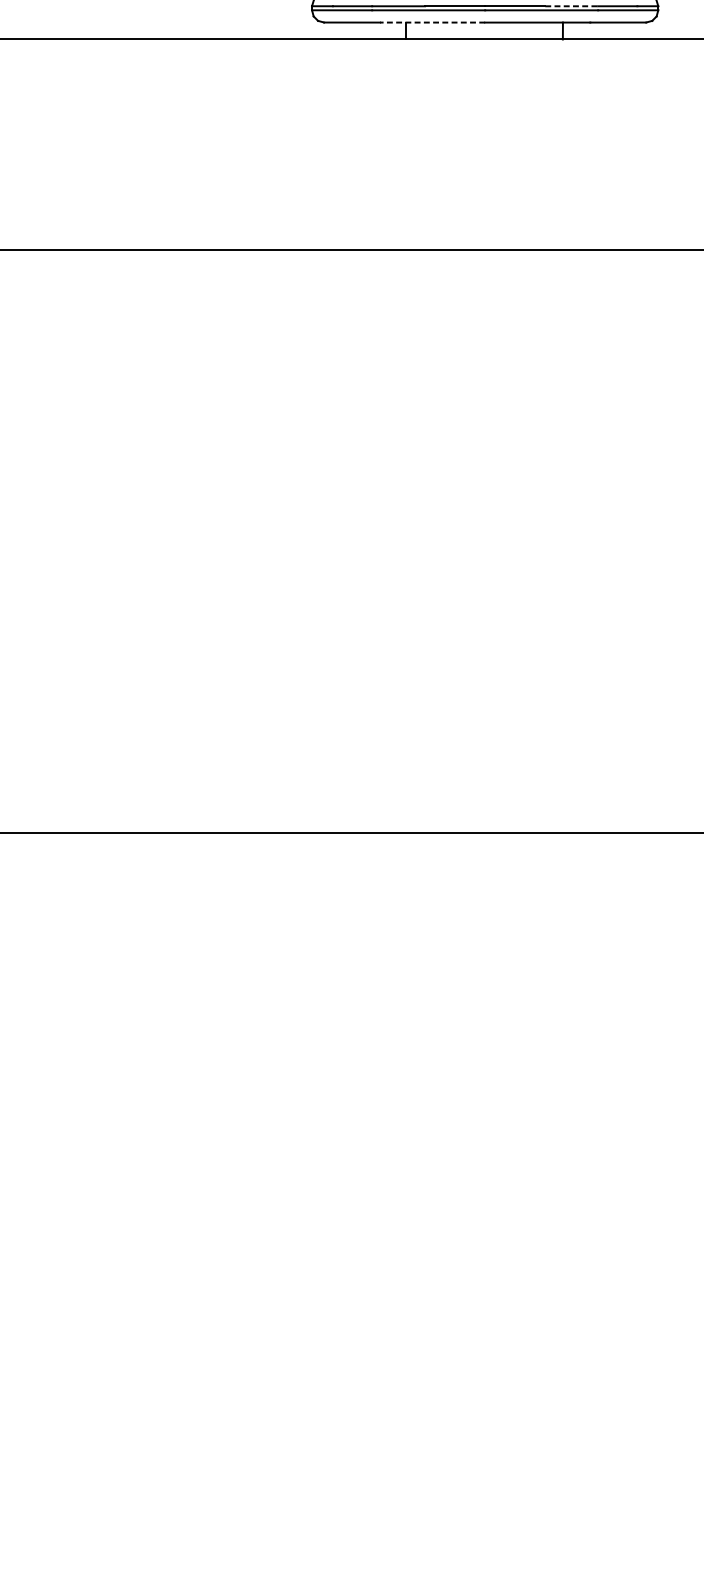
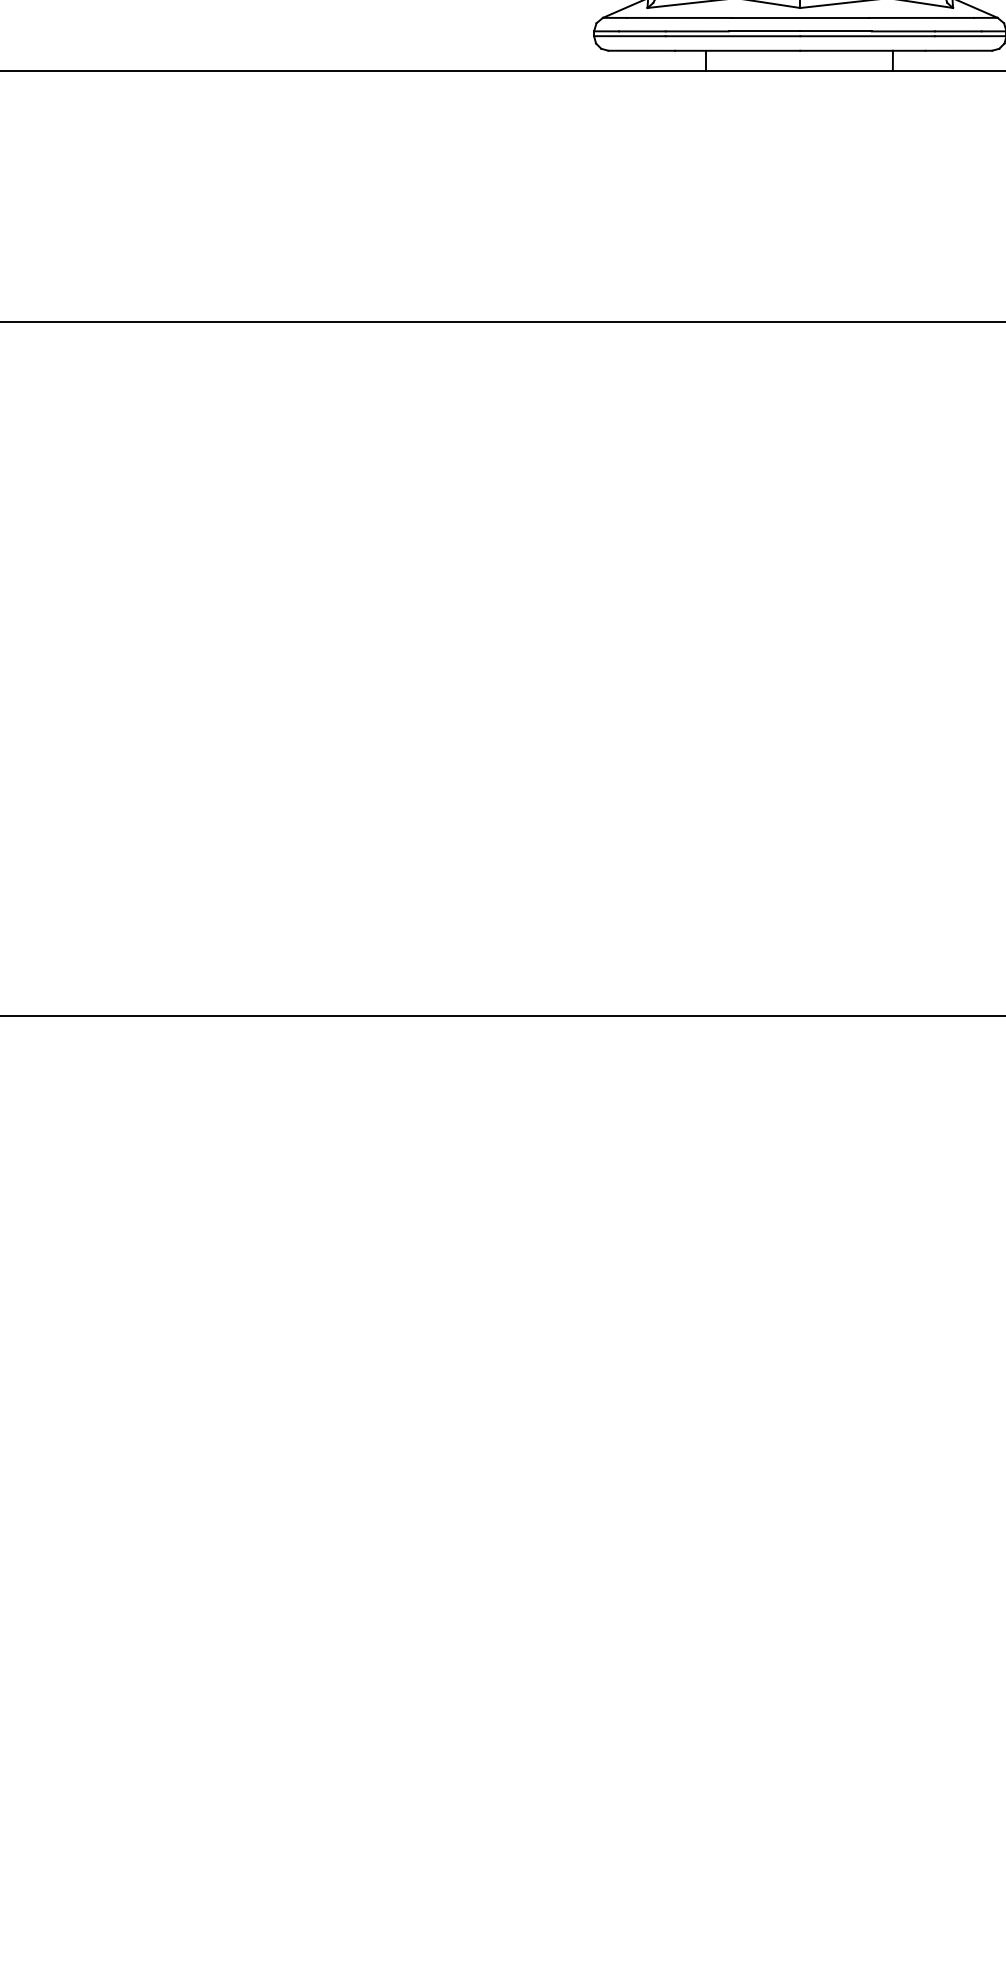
line: (571, 6) -> (903, 31), dashed -> solid
line: (432, 22) -> (737, 50), dashed -> solid

